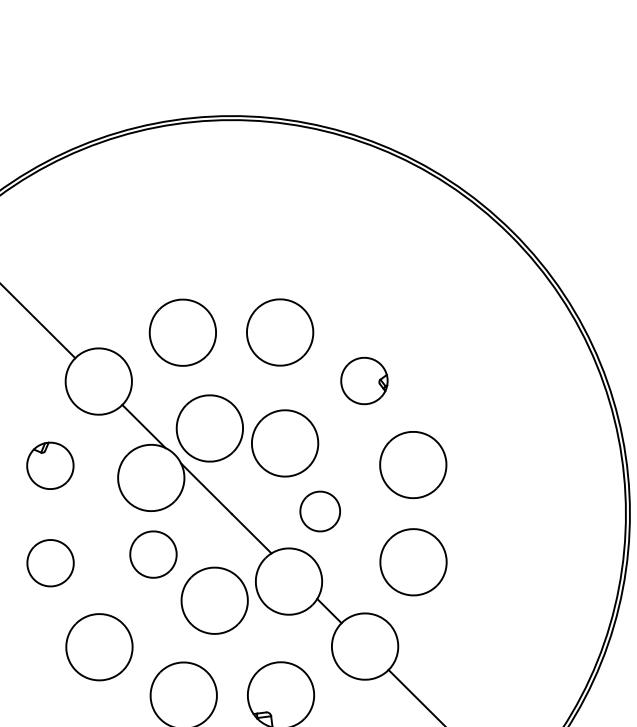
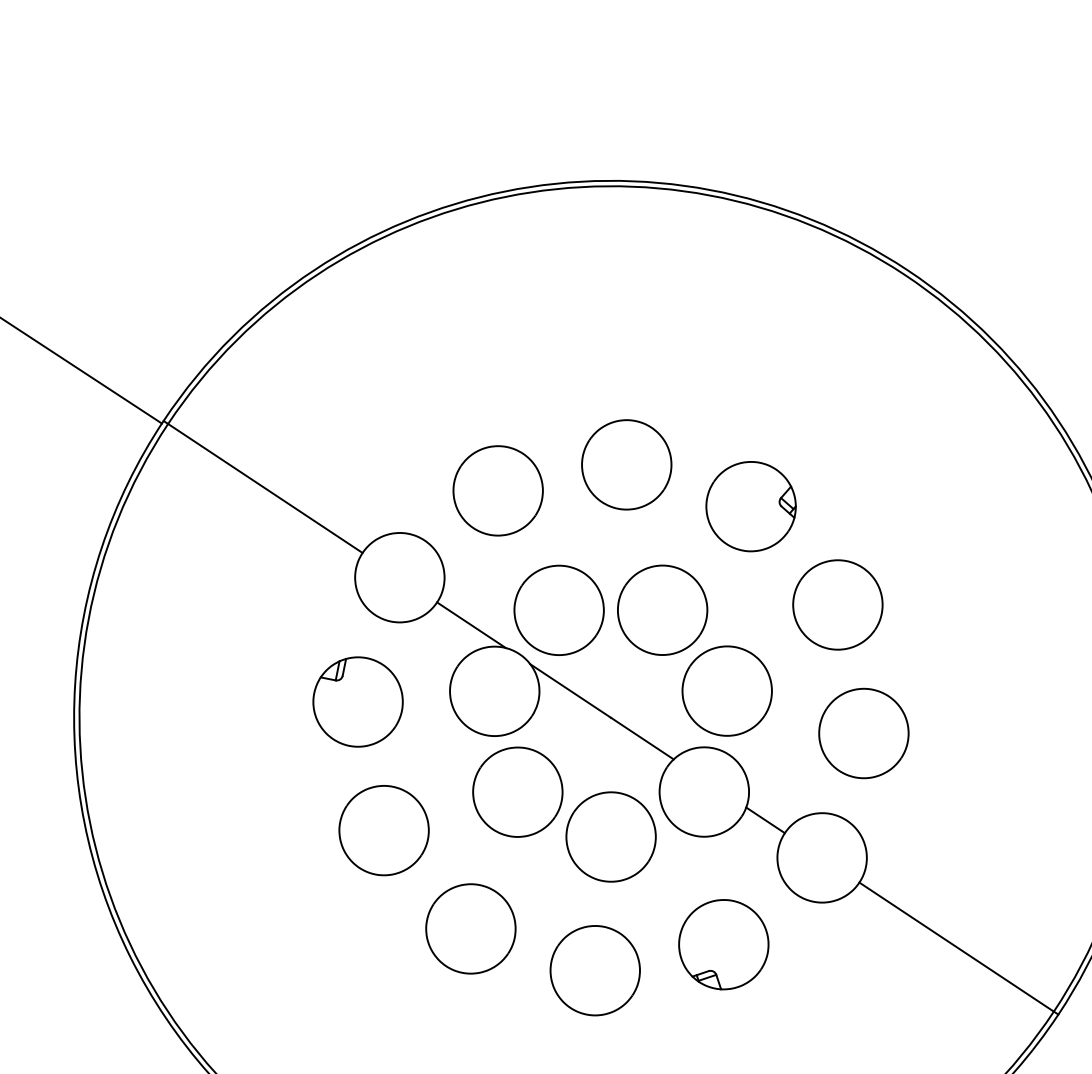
part: (364, 380) -> (750, 506), size x1.43
part: (50, 465) -> (357, 701), size x1.43
part: (319, 511) -> (726, 690), size x1.67
part: (153, 554) -> (517, 791), size x1.43
part: (50, 562) -> (383, 830), size x1.43

